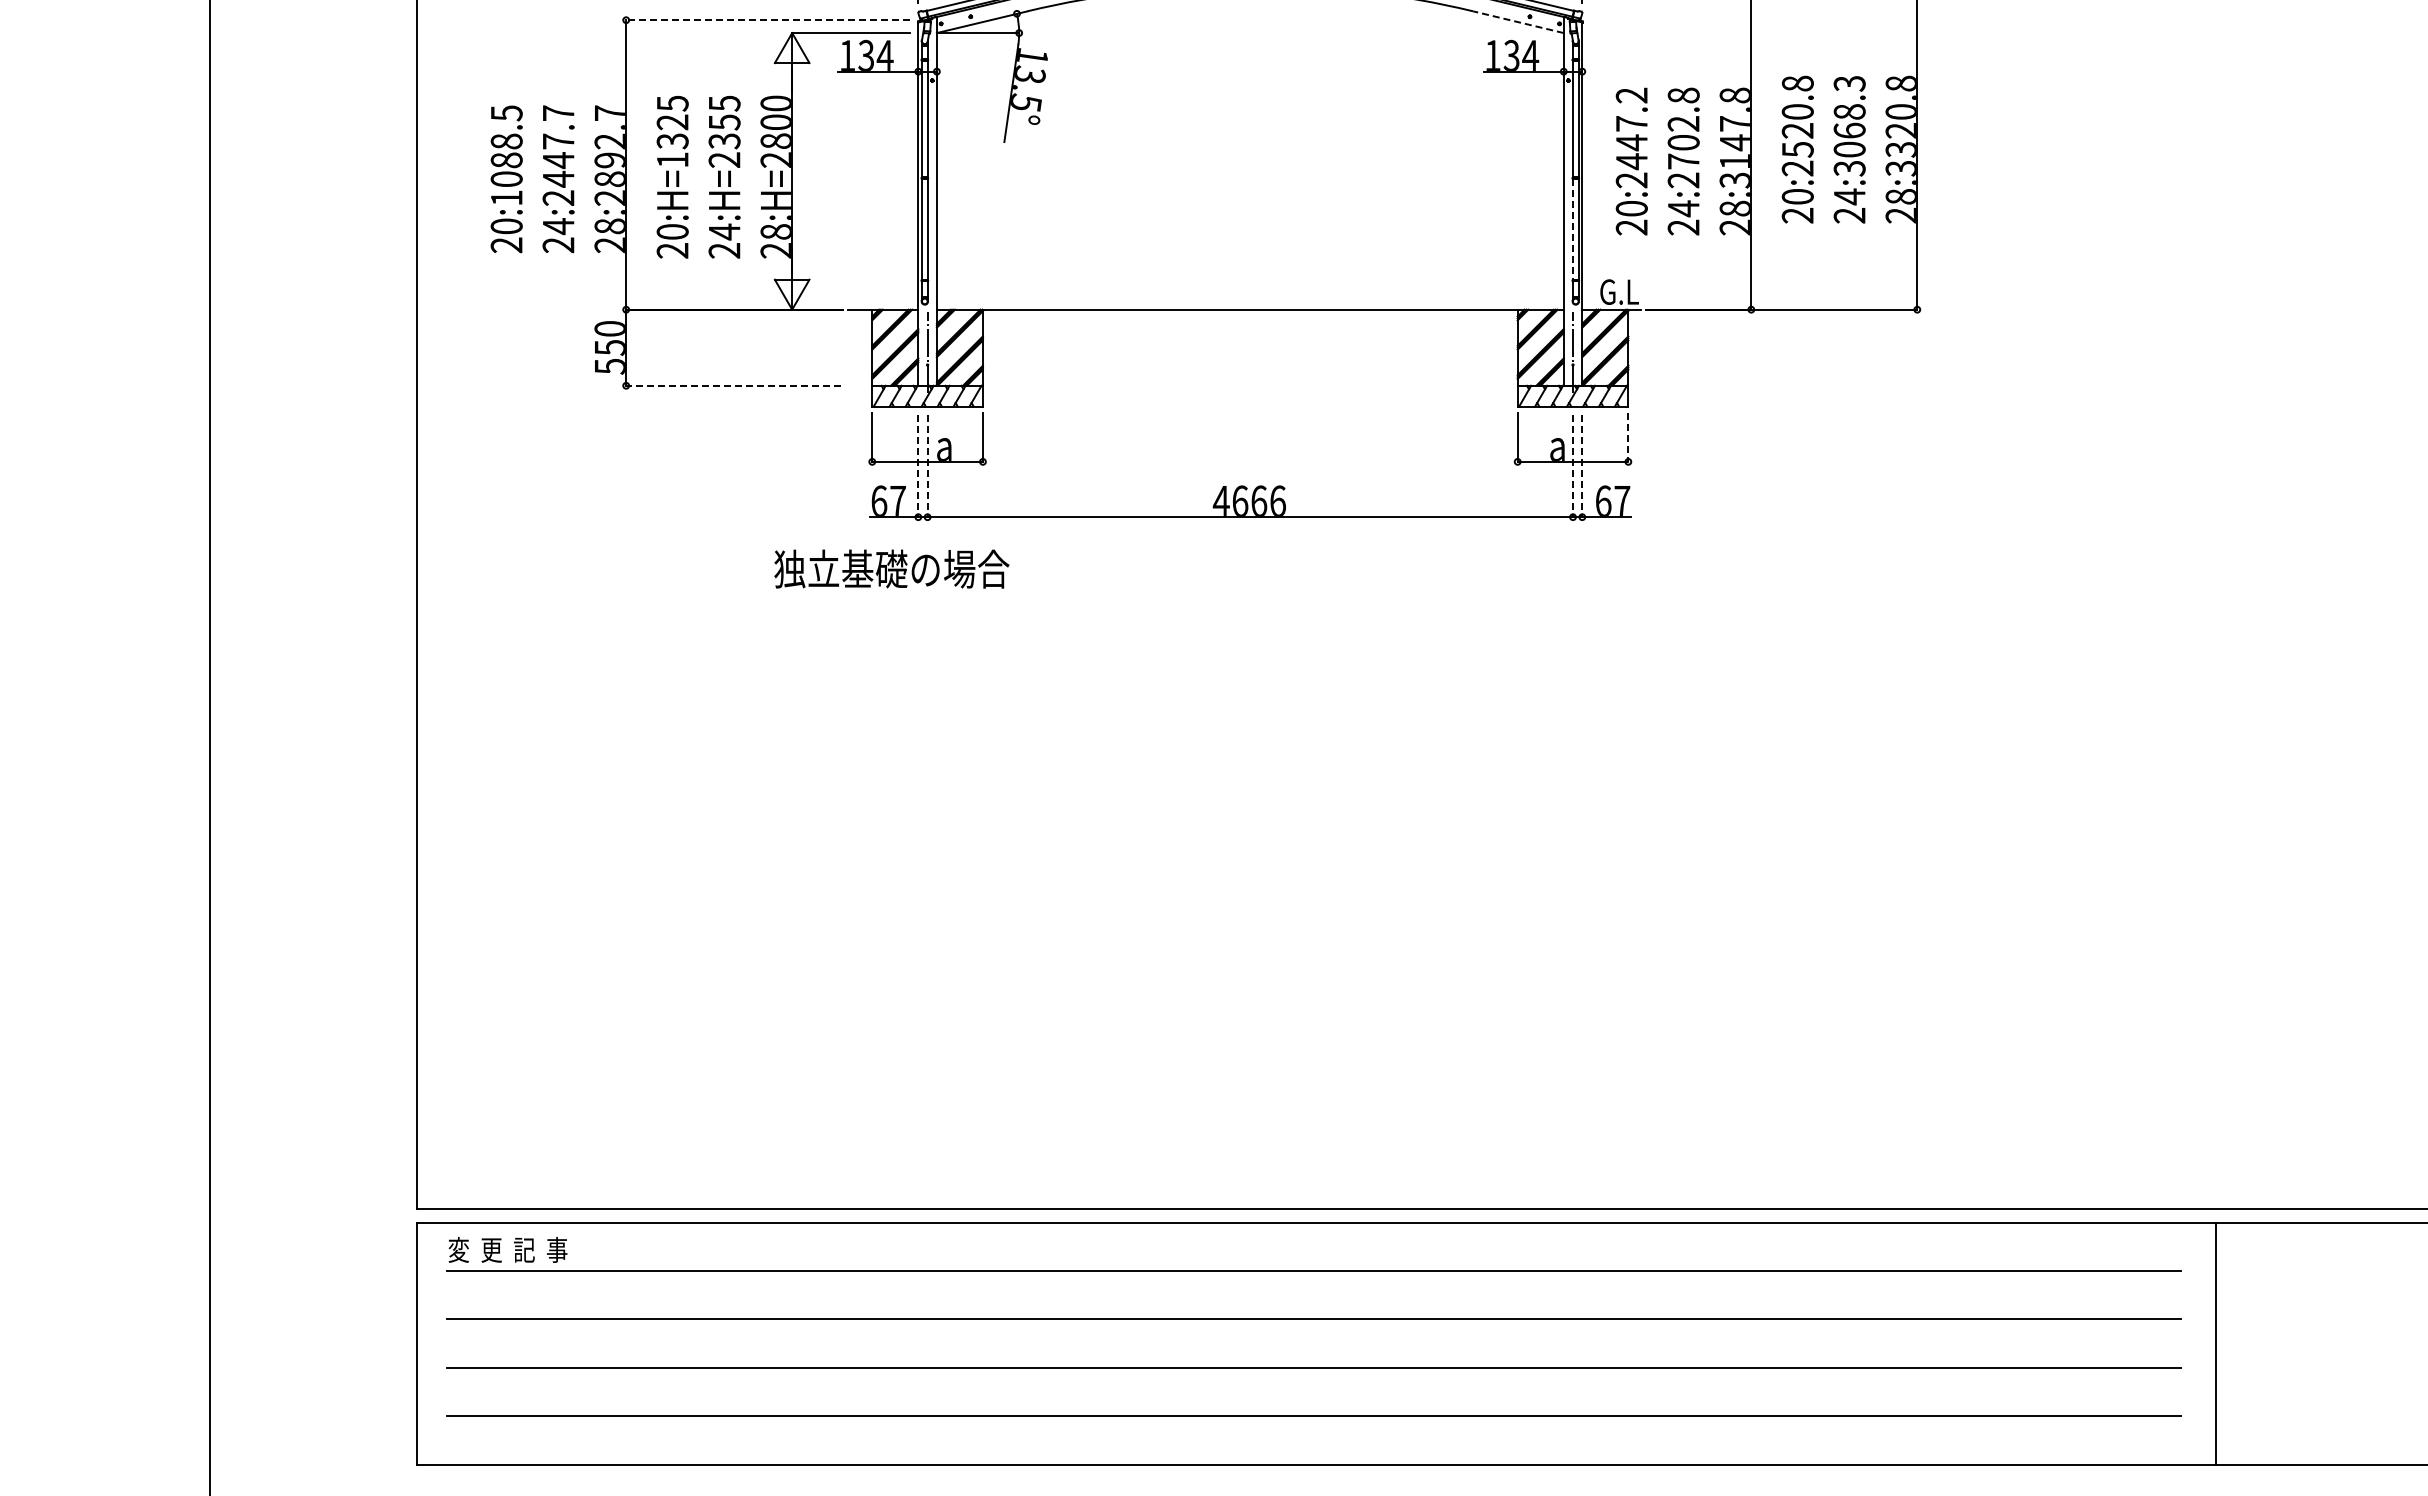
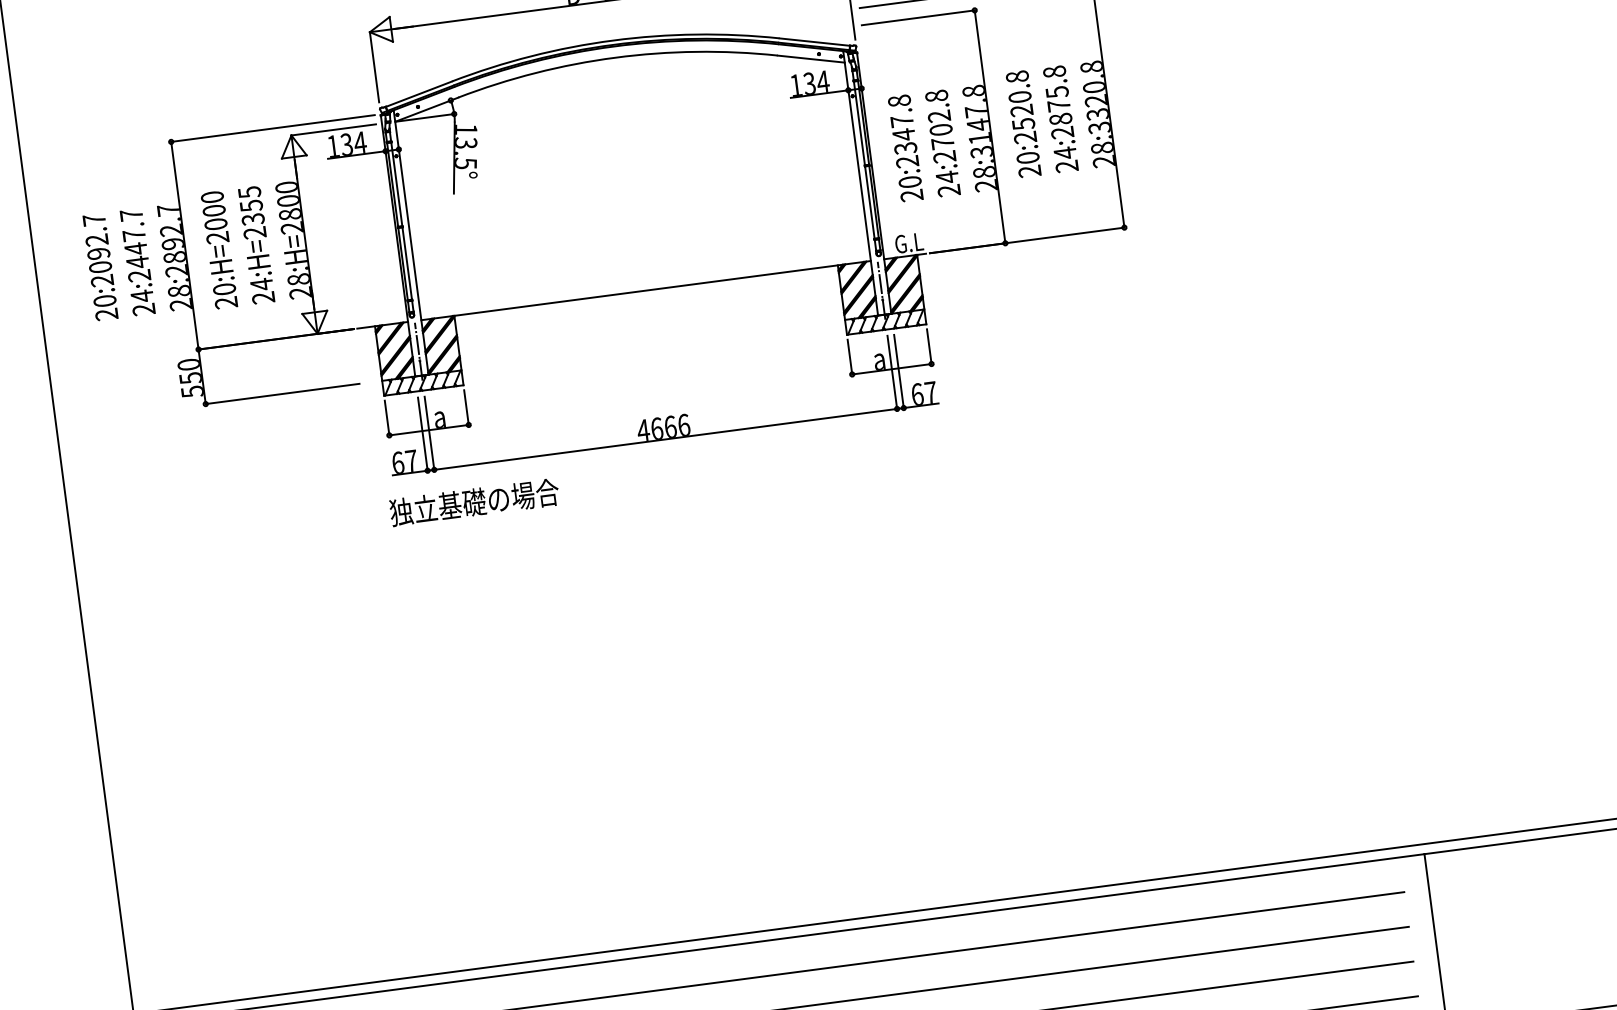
line: (768, 20) -> (273, 128), dashed -> solid
line: (1518, 22) -> (811, 59), dashed -> solid
text: (1849, 125) -> (1058, 101), 24:3068.3 -> 24:2875.8
text: (1631, 128) -> (902, 124), 20:2447.2 -> 20:2347.8
text: (672, 131) -> (214, 217), 20:H=1325 -> 20:H=2000
text: (506, 155) -> (98, 250), 20:1088.5 -> 20:2092.7
line: (1572, 229) -> (869, 202), dashed -> solid
line: (732, 385) -> (281, 393), dashed -> solid
line: (1628, 438) -> (929, 347), dashed -> solid
line: (918, 466) -> (422, 434), dashed -> solid
line: (927, 466) -> (429, 433), dashed -> solid
line: (1573, 466) -> (892, 372), dashed -> solid
line: (1582, 466) -> (899, 371), dashed -> solid
text: (891, 568) -> (474, 502), moved

